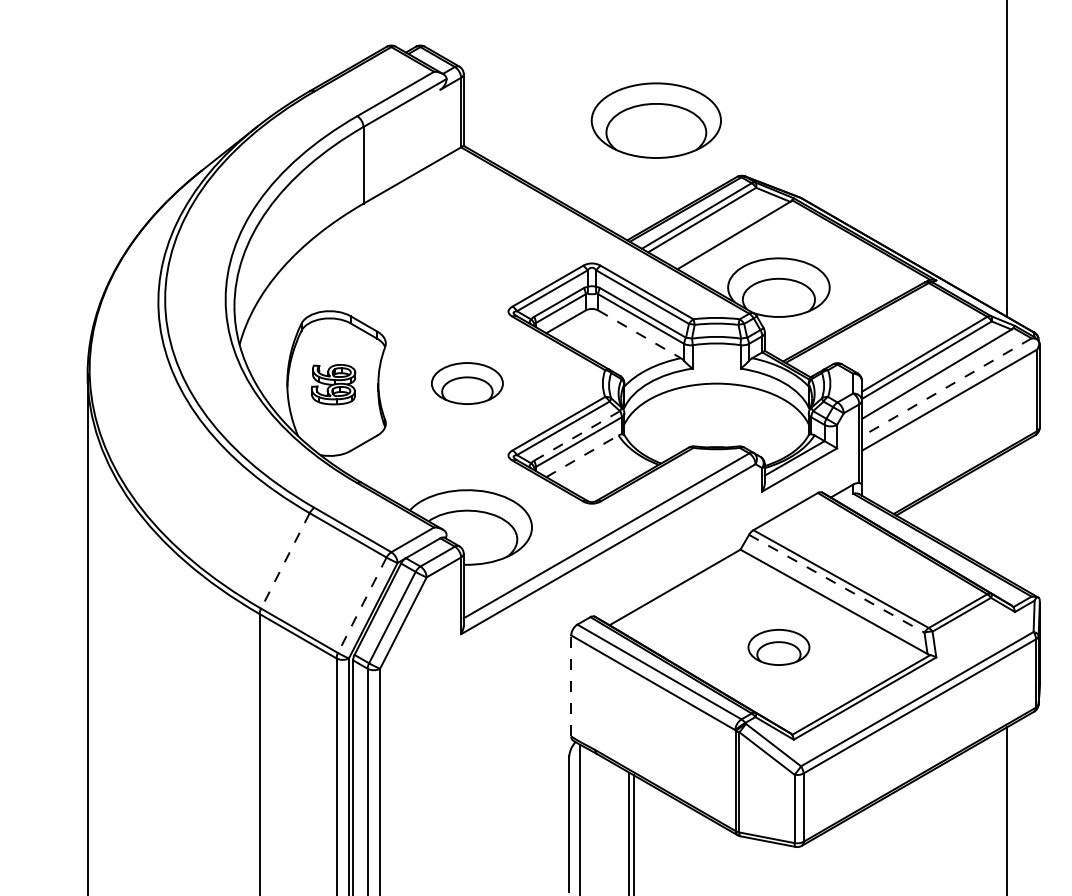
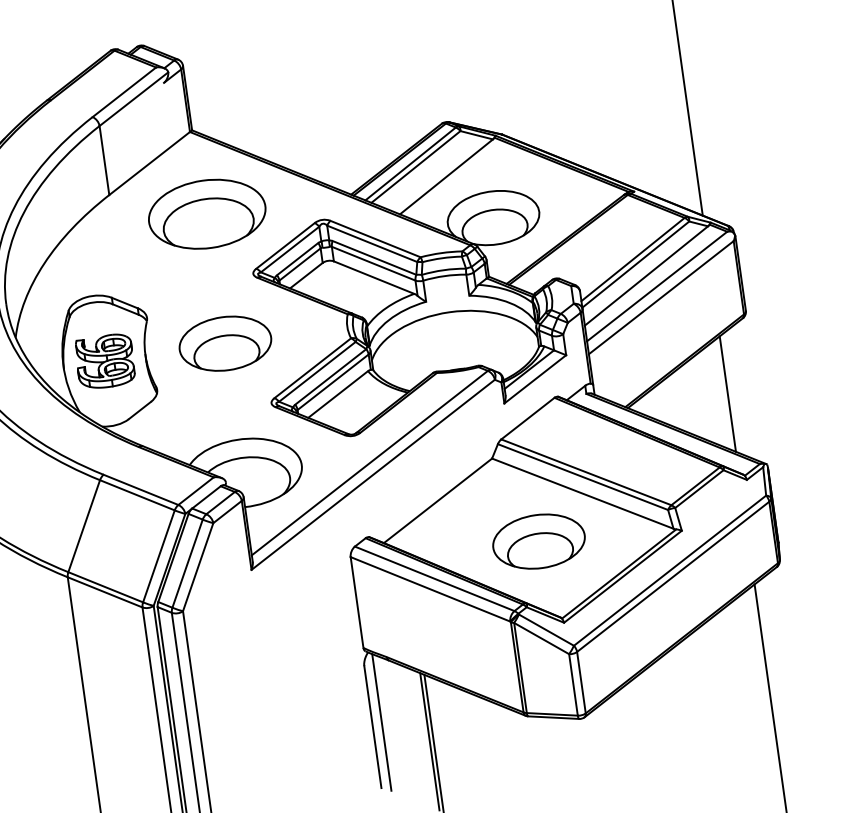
part: (655, 120) -> (206, 214), moved
line: (639, 334) -> (374, 277), dashed -> solid
part: (467, 383) -> (225, 343), size x1.43
part: (333, 384) -> (105, 361), size x1.43
line: (946, 387) -> (656, 286), dashed -> solid
line: (577, 435) -> (331, 376), dashed -> solid
line: (582, 456) -> (338, 394), dashed -> solid
line: (1007, 515) -> (727, 394), added
line: (285, 560) -> (84, 525), dashed -> solid
line: (837, 584) -> (583, 477), dashed -> solid
line: (362, 605) -> (159, 556), dashed -> solid
part: (778, 647) -> (538, 541), size x1.67
line: (571, 685) -> (357, 602), dashed -> solid

